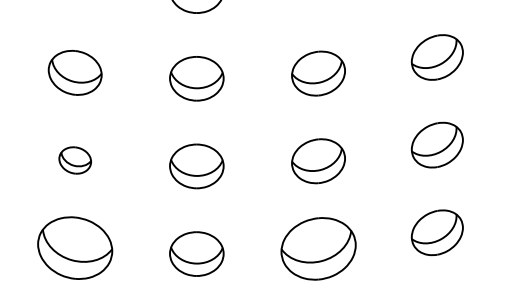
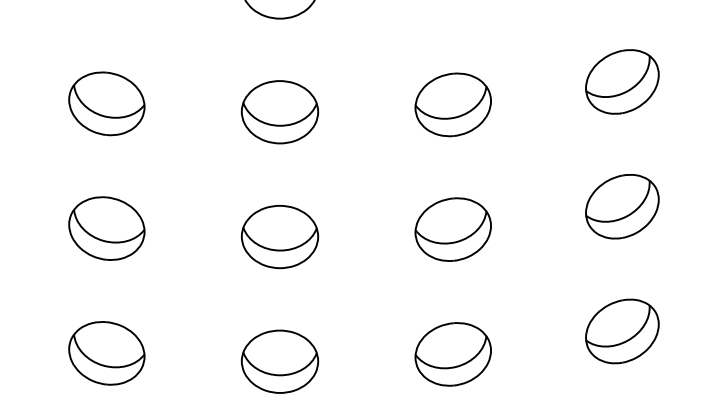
part: (74, 160) -> (106, 228), size x1.67
part: (74, 248) -> (106, 353), size x0.71
part: (318, 248) -> (452, 354), size x0.71

